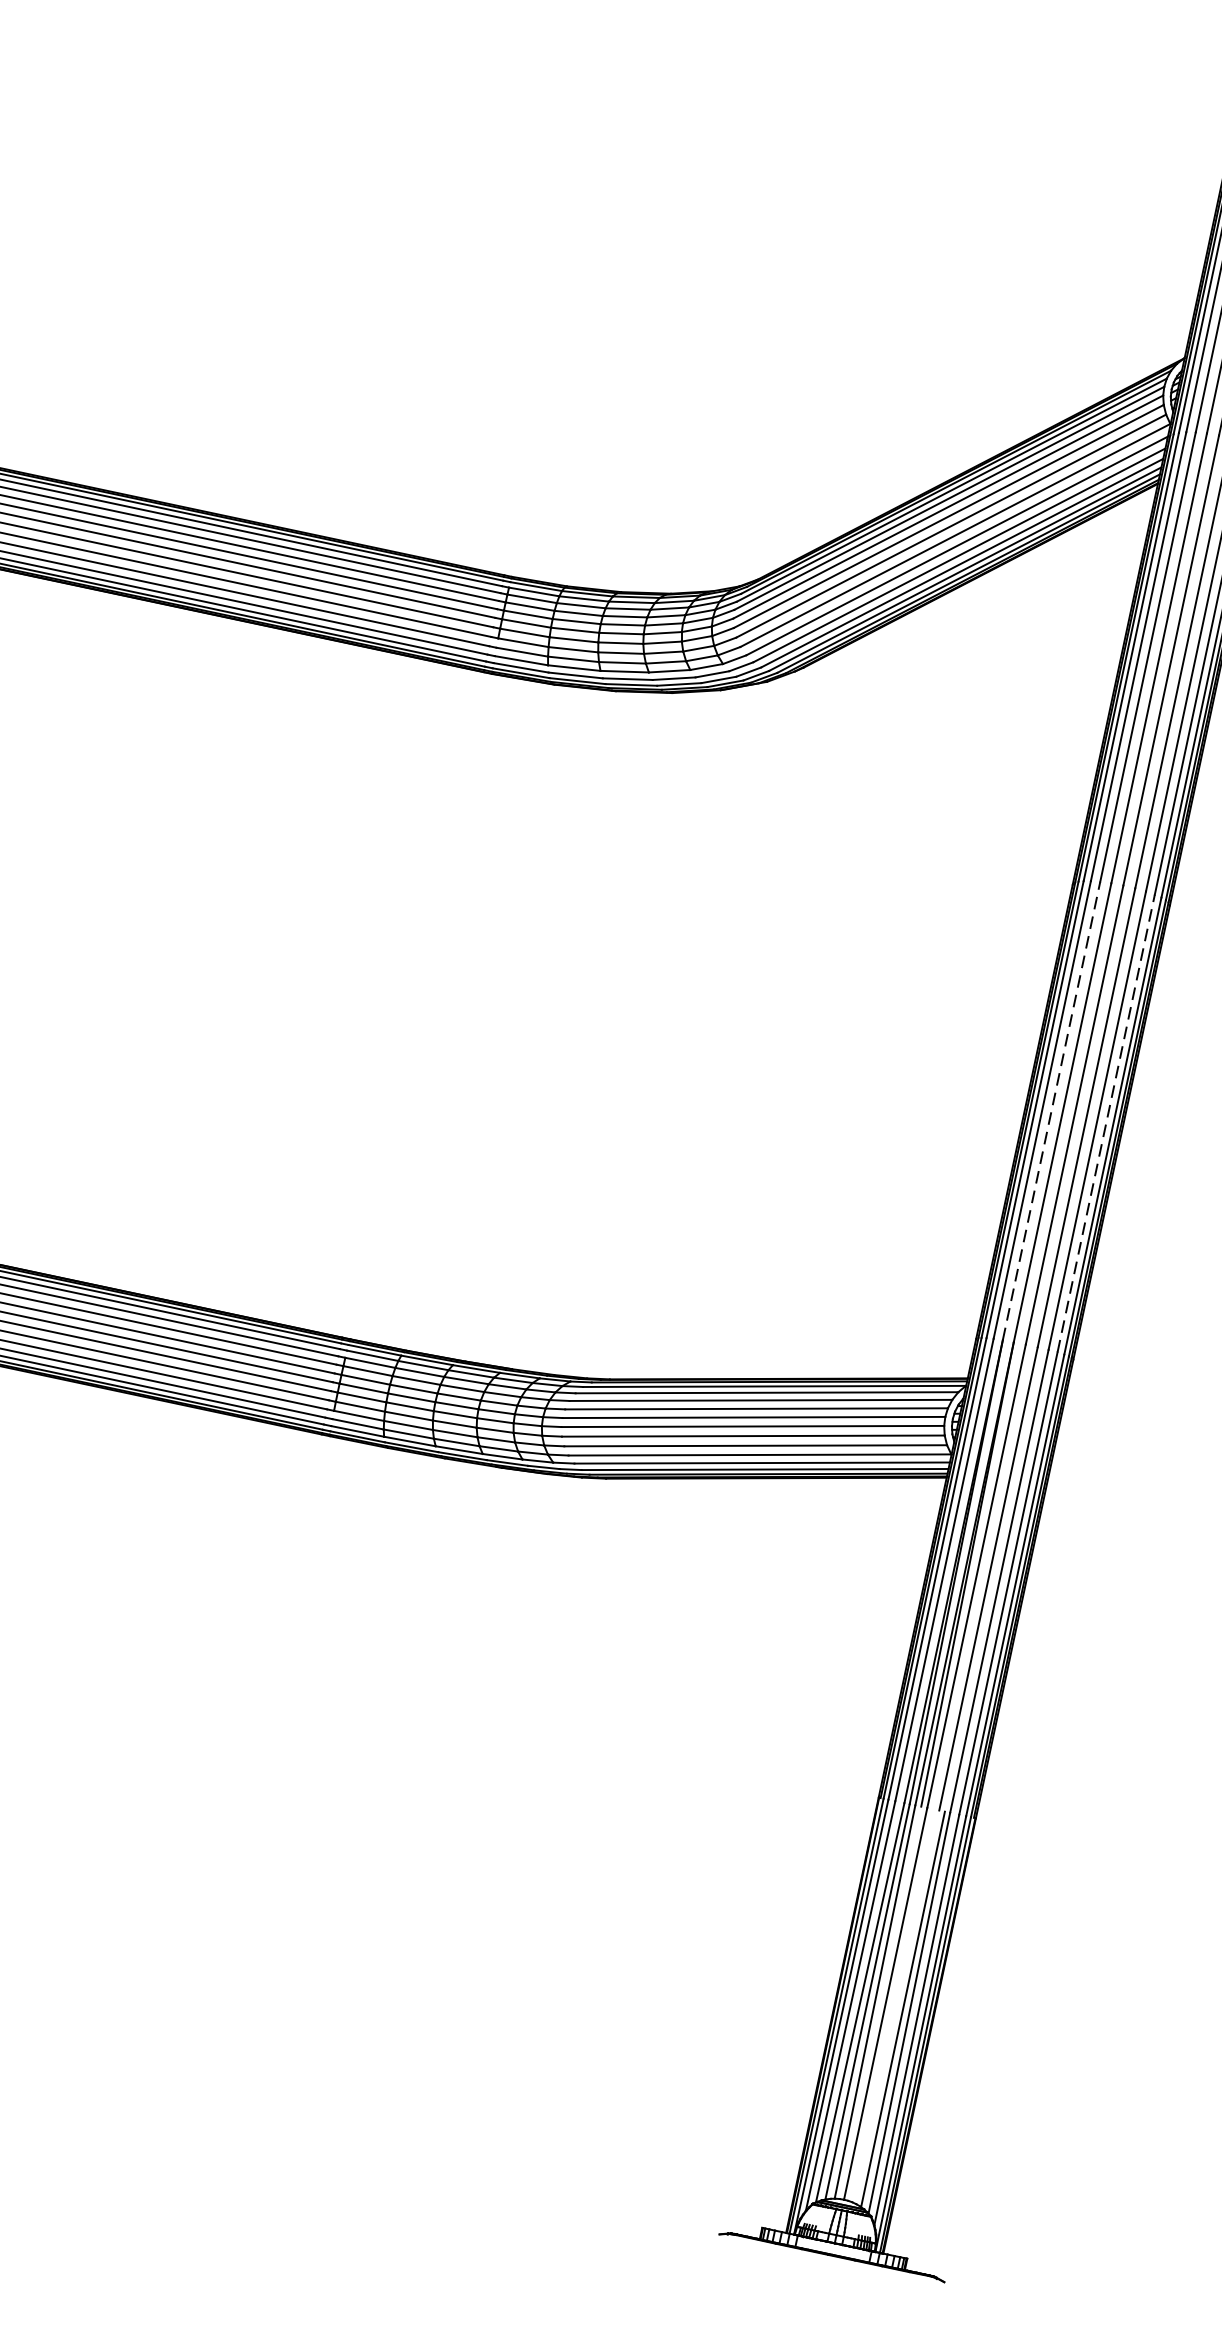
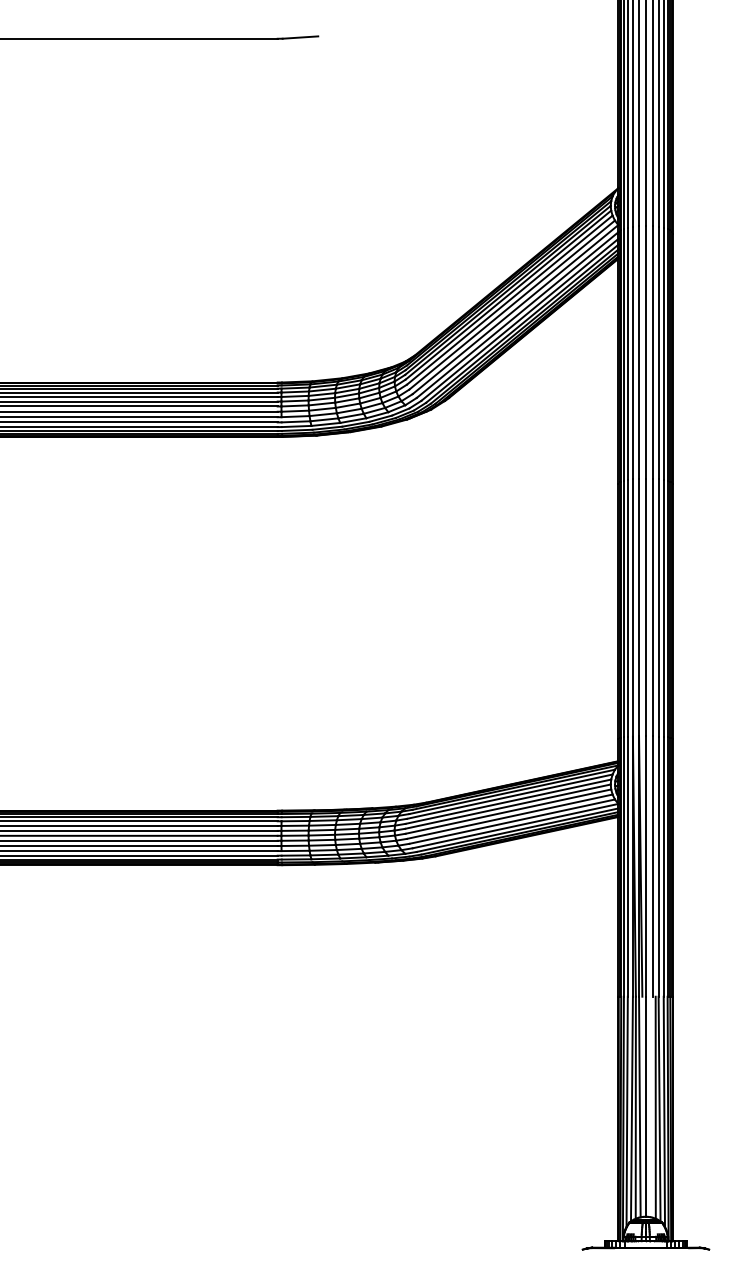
line: (1050, 1110) -> (632, 607), dashed -> solid
line: (1105, 1123) -> (663, 608), dashed -> solid

